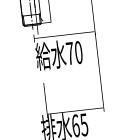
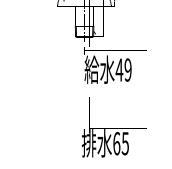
text: (74, 52) -> (123, 69), 70 -> 49

